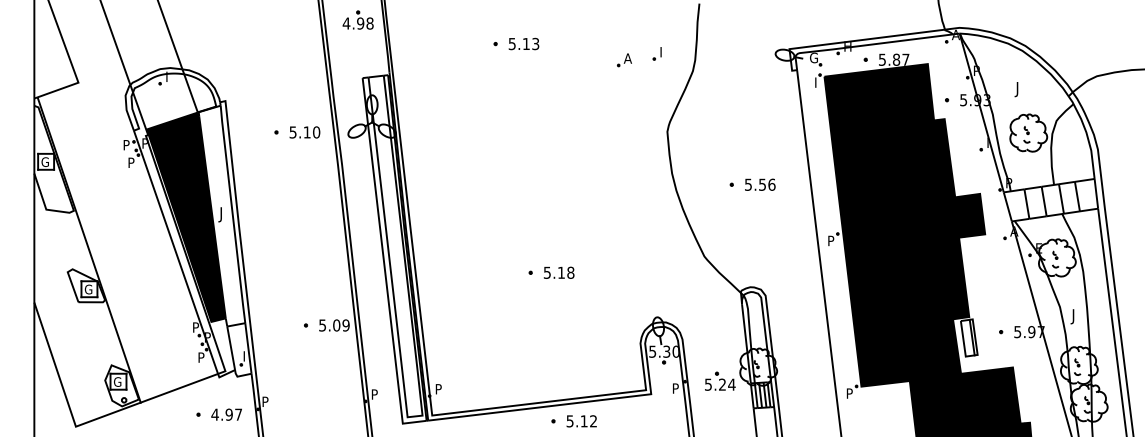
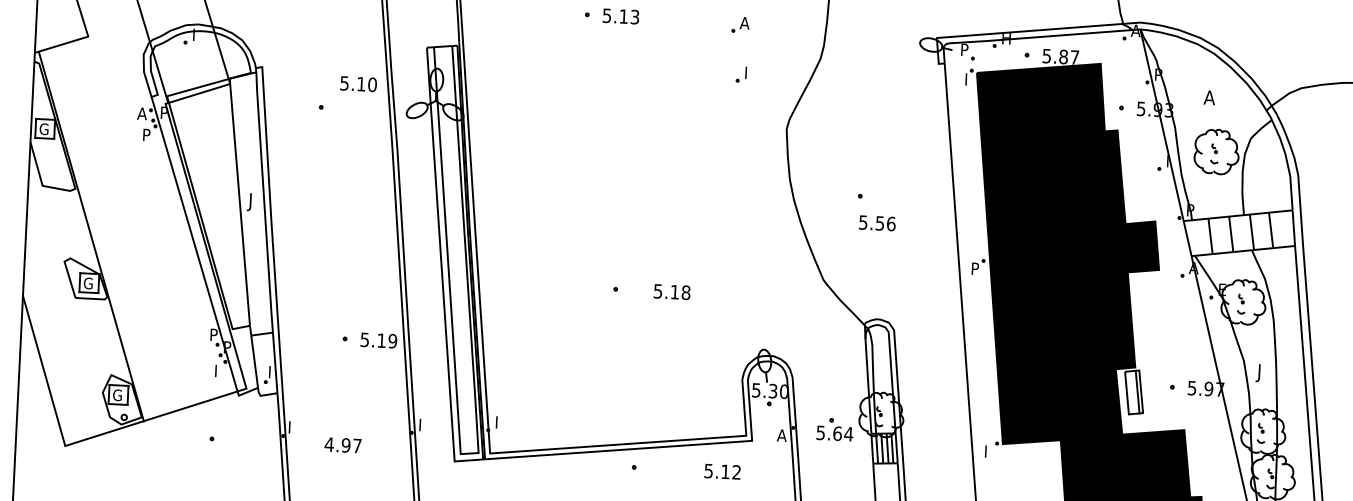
part: (656, 53) -> (740, 74), moved
text: (813, 57) -> (964, 49), G -> P
part: (624, 60) -> (740, 25), moved
text: (1019, 89) -> (1208, 99), J -> A
text: (304, 132) -> (358, 84), moved
text: (126, 145) -> (141, 114), P -> A
text: (760, 184) -> (877, 222), moved
fill: (185, 216) -> (207, 202), removed
text: (558, 272) -> (671, 291), moved
text: (336, 325) -> (381, 340), 5.09 -> 5.19
text: (201, 355) -> (218, 368), P -> I
text: (722, 384) -> (837, 433), 5.24 -> 5.64
text: (439, 387) -> (500, 420), P -> I
text: (675, 388) -> (781, 435), P -> A
text: (850, 391) -> (989, 449), P -> I
text: (375, 392) -> (423, 422), P -> I
text: (265, 399) -> (292, 424), P -> I
text: (226, 414) -> (342, 445), moved
text: (581, 421) -> (722, 471), moved

